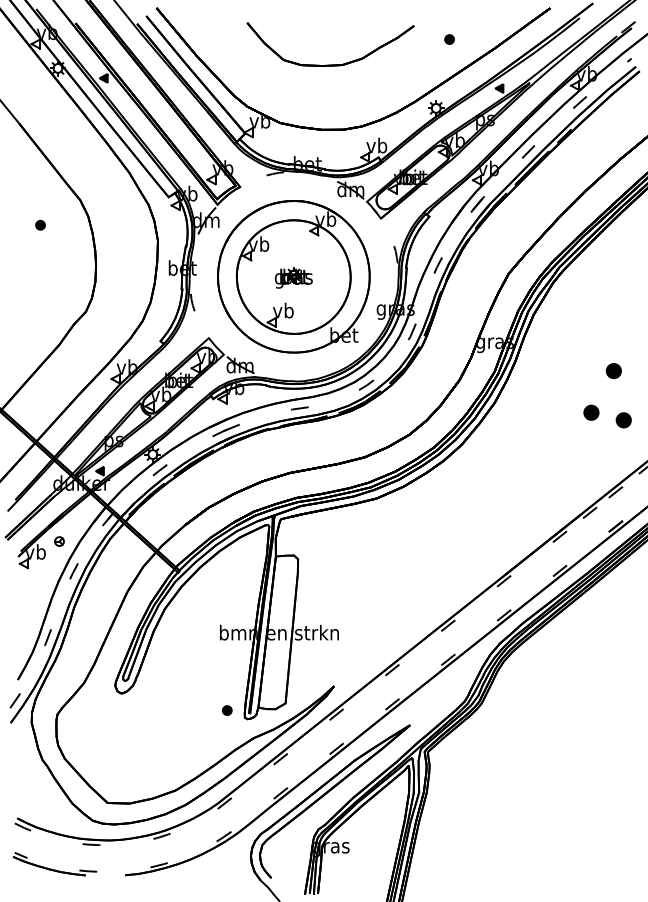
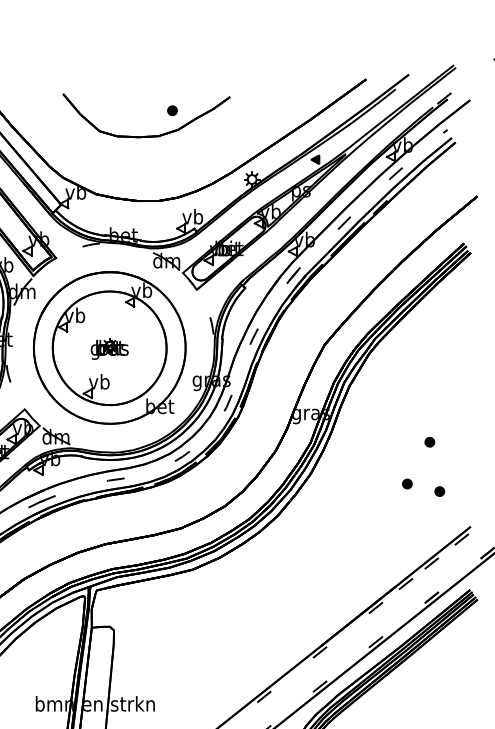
part: (449, 39) -> (172, 110), moved
part: (613, 370) -> (429, 441), size x0.62
part: (591, 412) -> (407, 483), size x0.62
part: (623, 420) -> (439, 491), size x0.62

